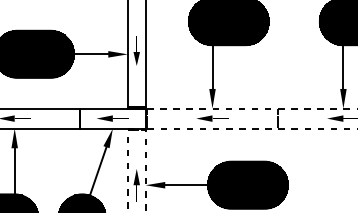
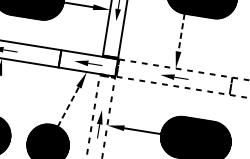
line: (212, 67) -> (181, 33), solid -> dashed
line: (98, 171) -> (68, 107), solid -> dashed

